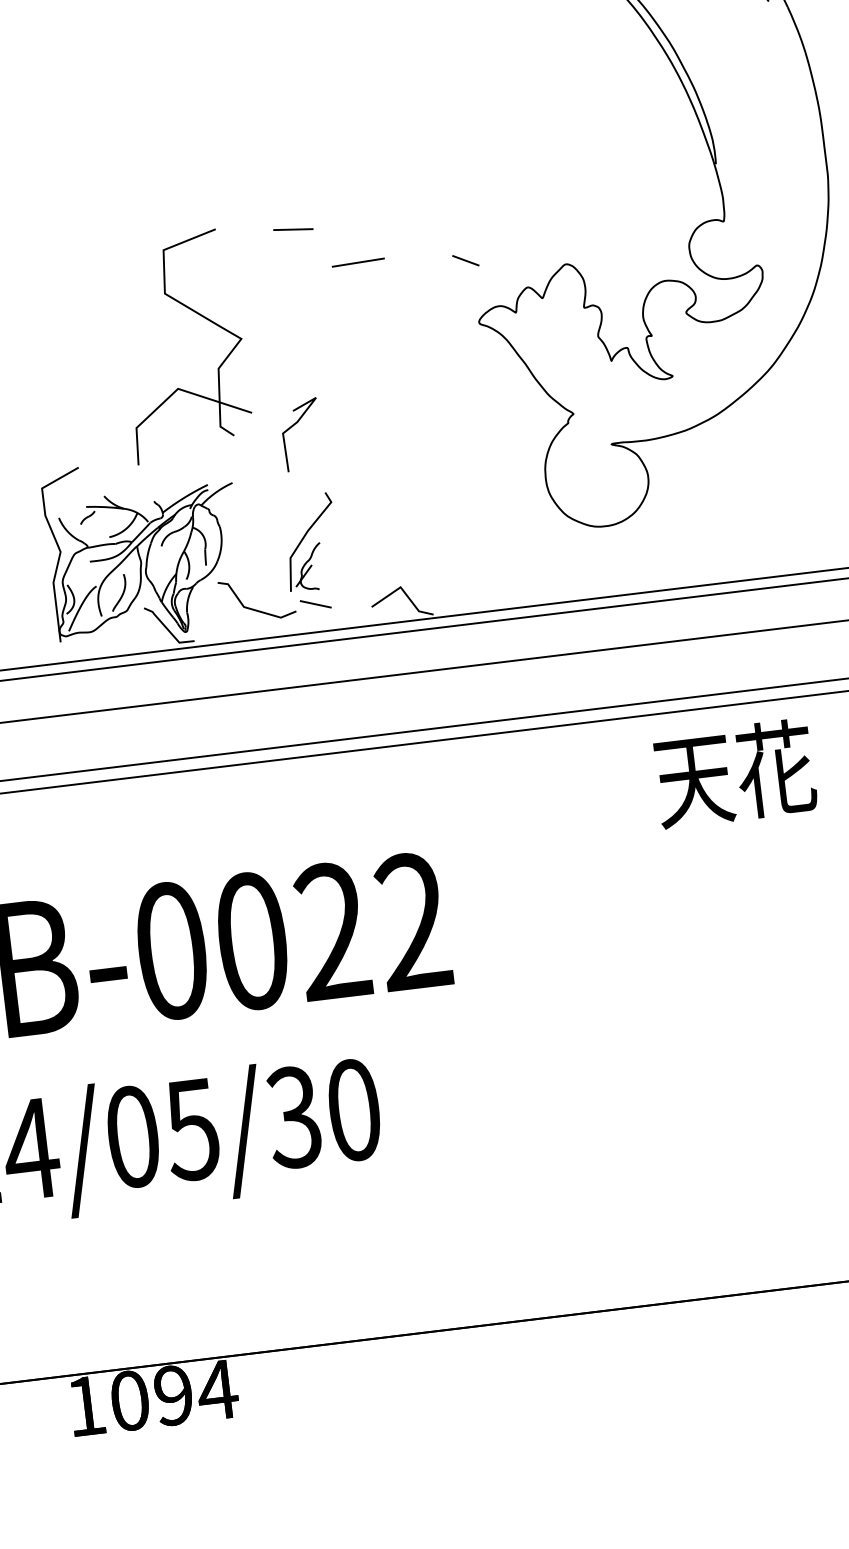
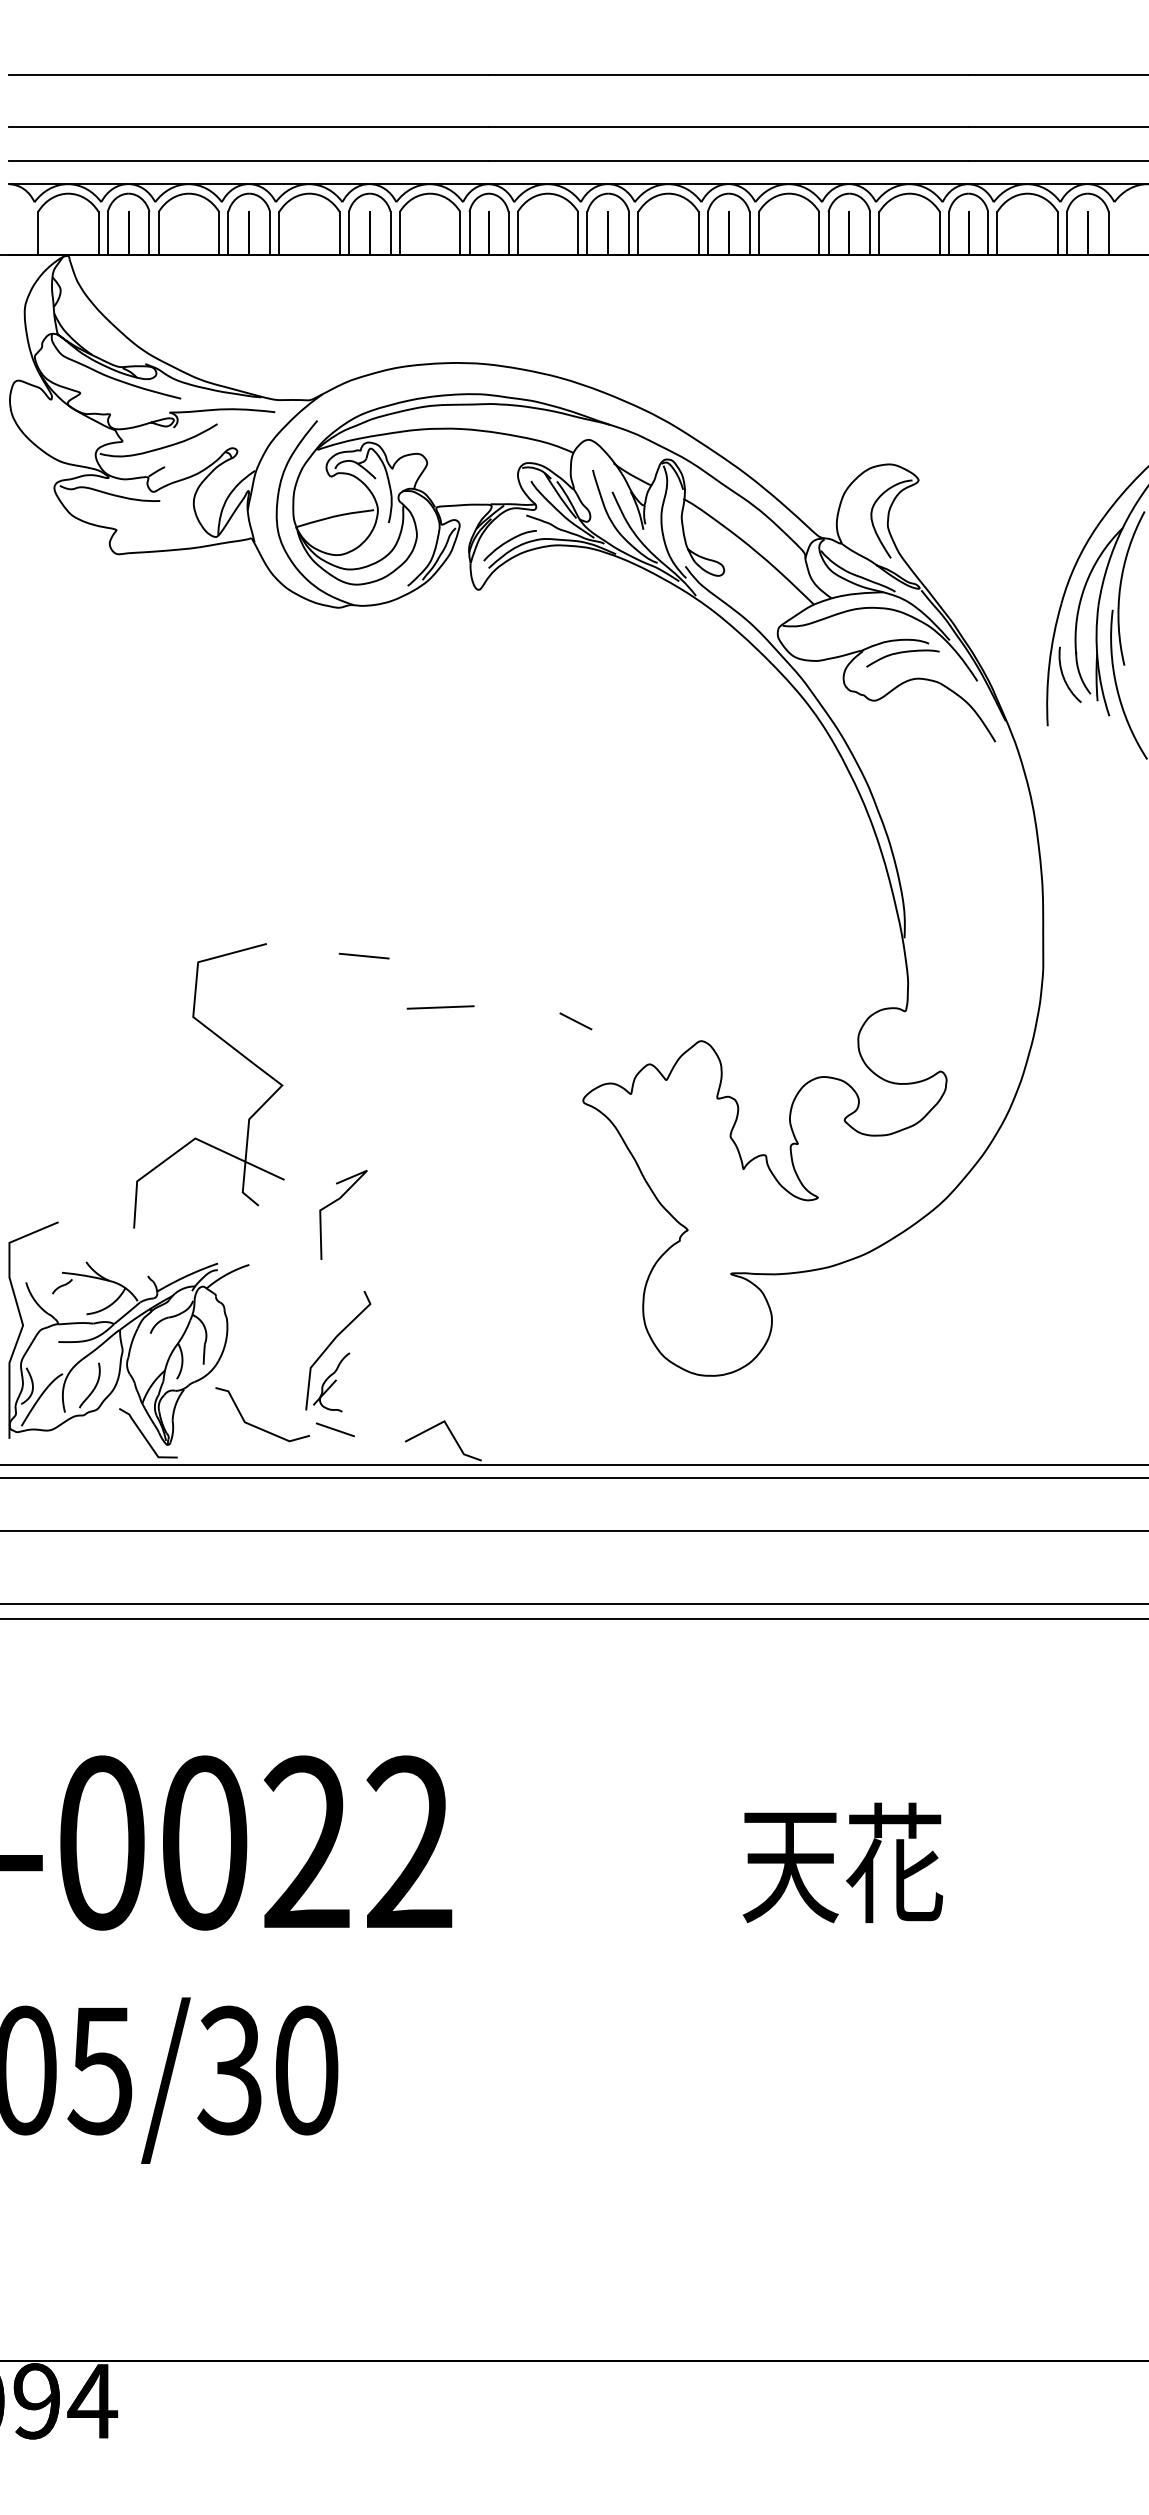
text: (735, 773) -> (843, 1862), moved

